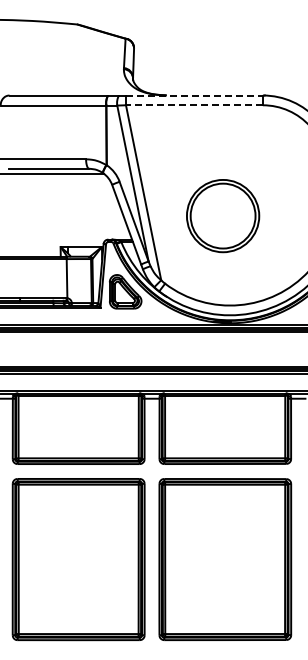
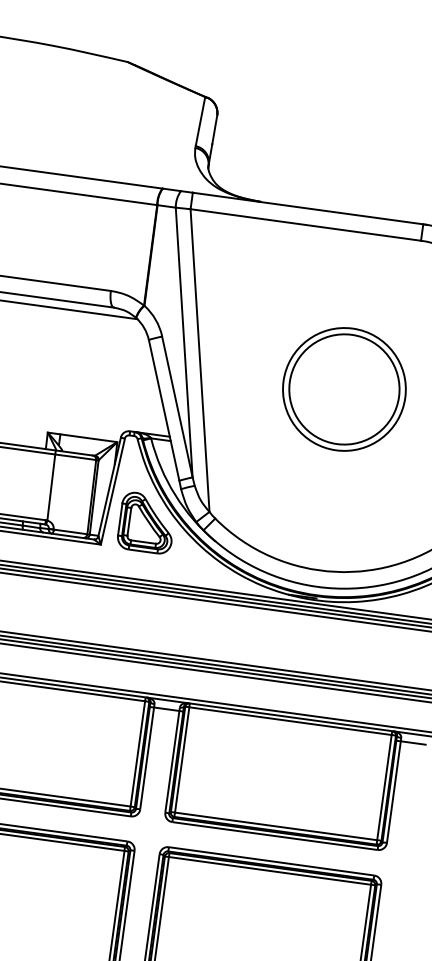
line: (194, 95) -> (308, 208), dashed -> solid
line: (193, 105) -> (304, 225), dashed -> solid
part: (223, 216) -> (344, 390), moved

